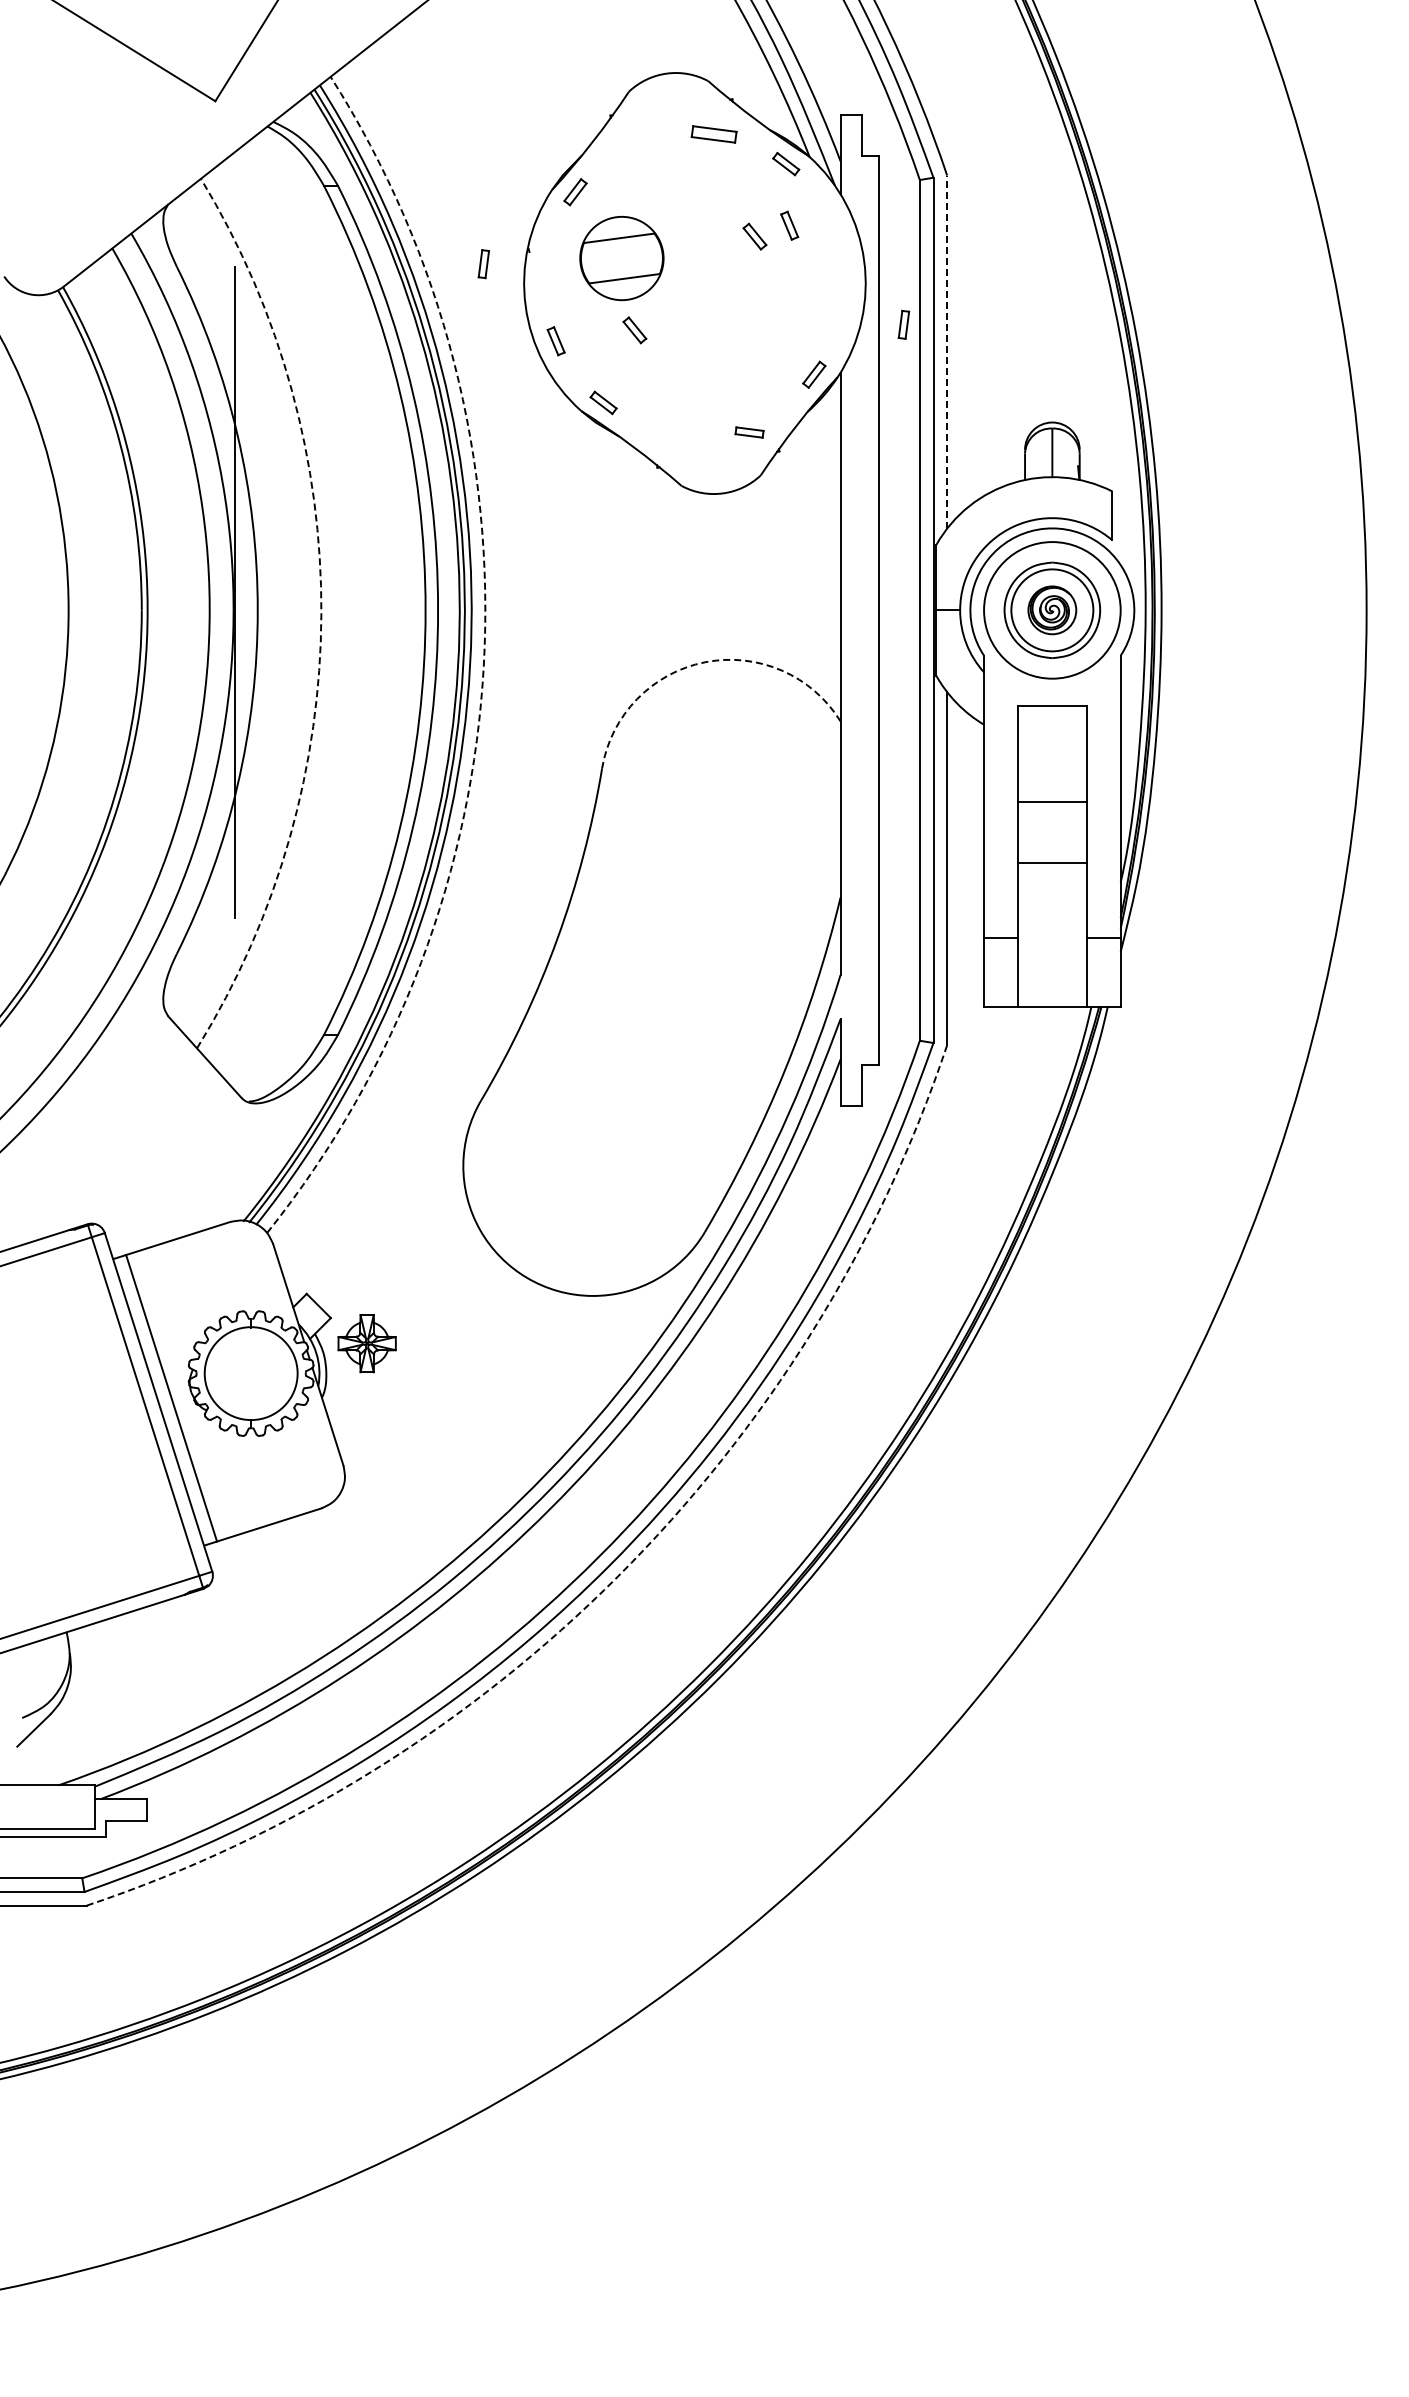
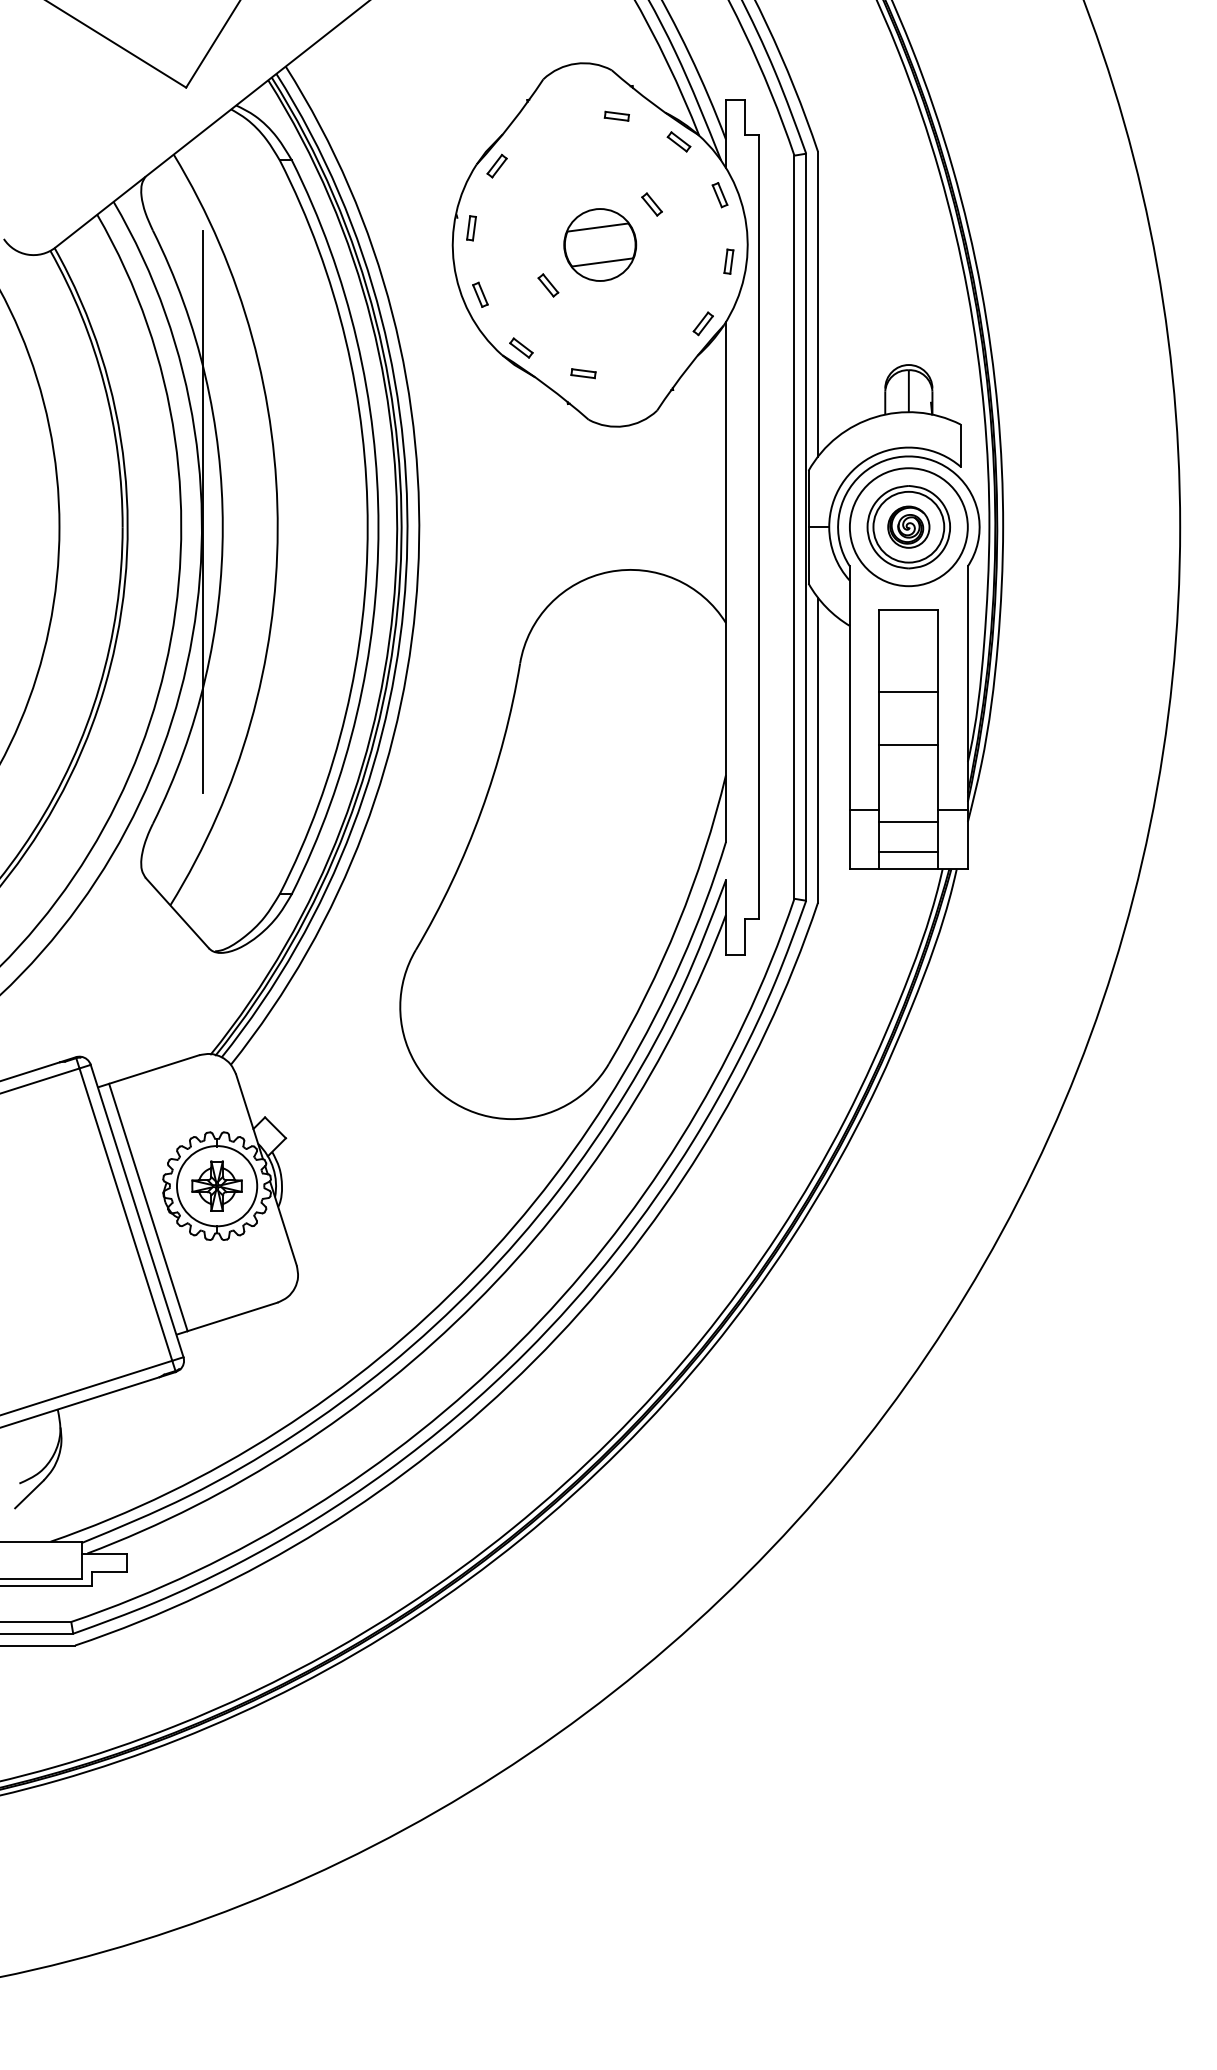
part: (714, 134) -> (617, 116), size x0.62
part: (789, 225) -> (719, 194), moved
part: (621, 258) -> (599, 244), moved
part: (483, 264) -> (471, 228), moved
part: (903, 324) -> (728, 261), moved
line: (947, 352) -> (818, 304), dashed -> solid
part: (749, 432) -> (583, 373), moved
arc: (321, 614) -> (277, 530), dashed -> solid
arc: (705, 662) -> (609, 572), dashed -> solid
arc: (483, 665) -> (417, 574), dashed -> solid
line: (1052, 951) -> (908, 821), added
line: (1052, 986) -> (908, 851), added
part: (366, 1343) -> (216, 1186), moved
arc: (618, 1576) -> (534, 1361), dashed -> solid

